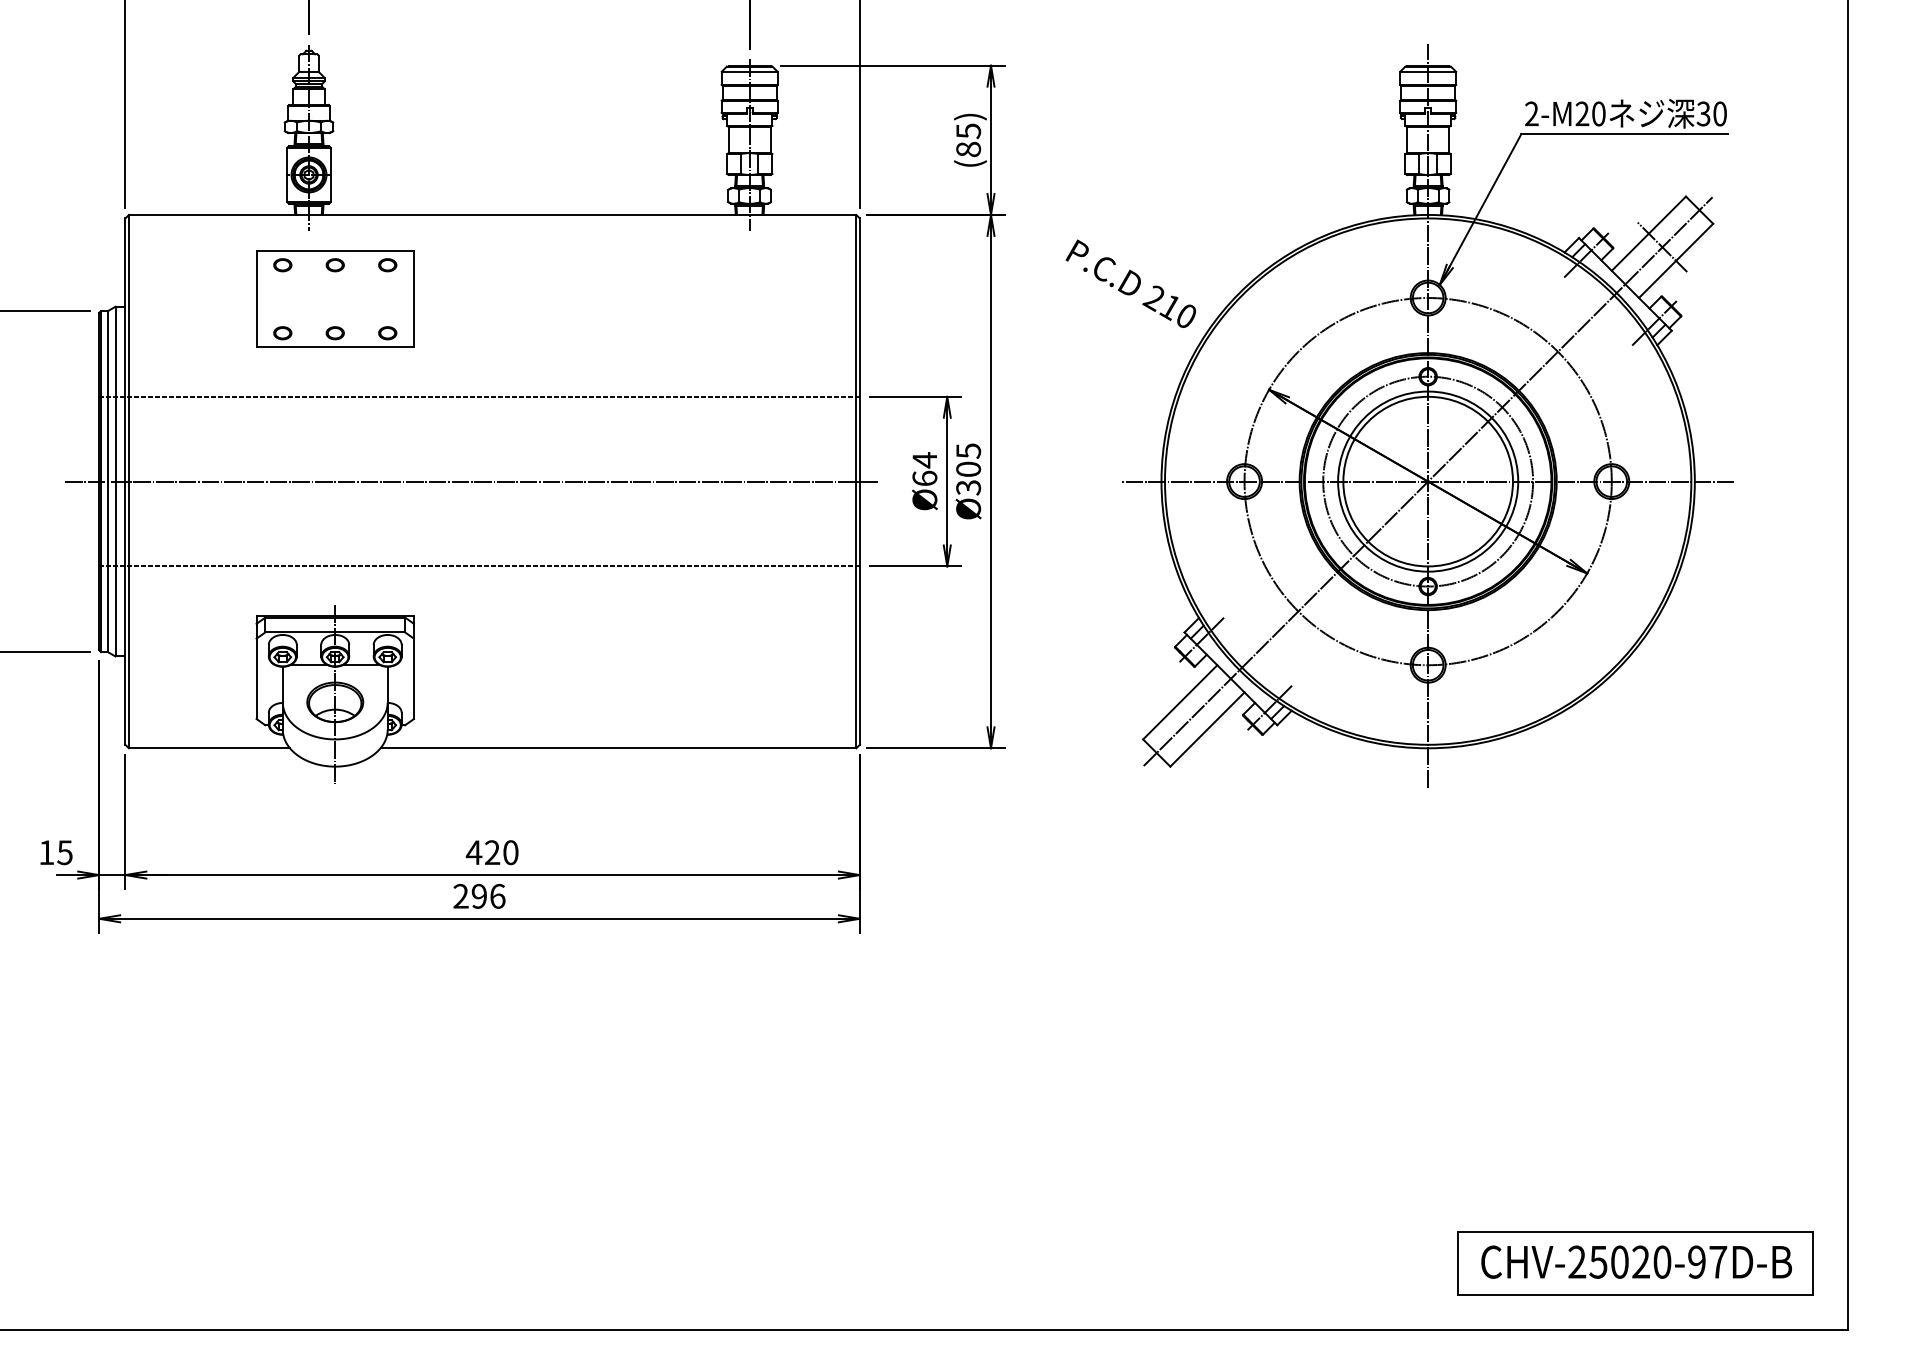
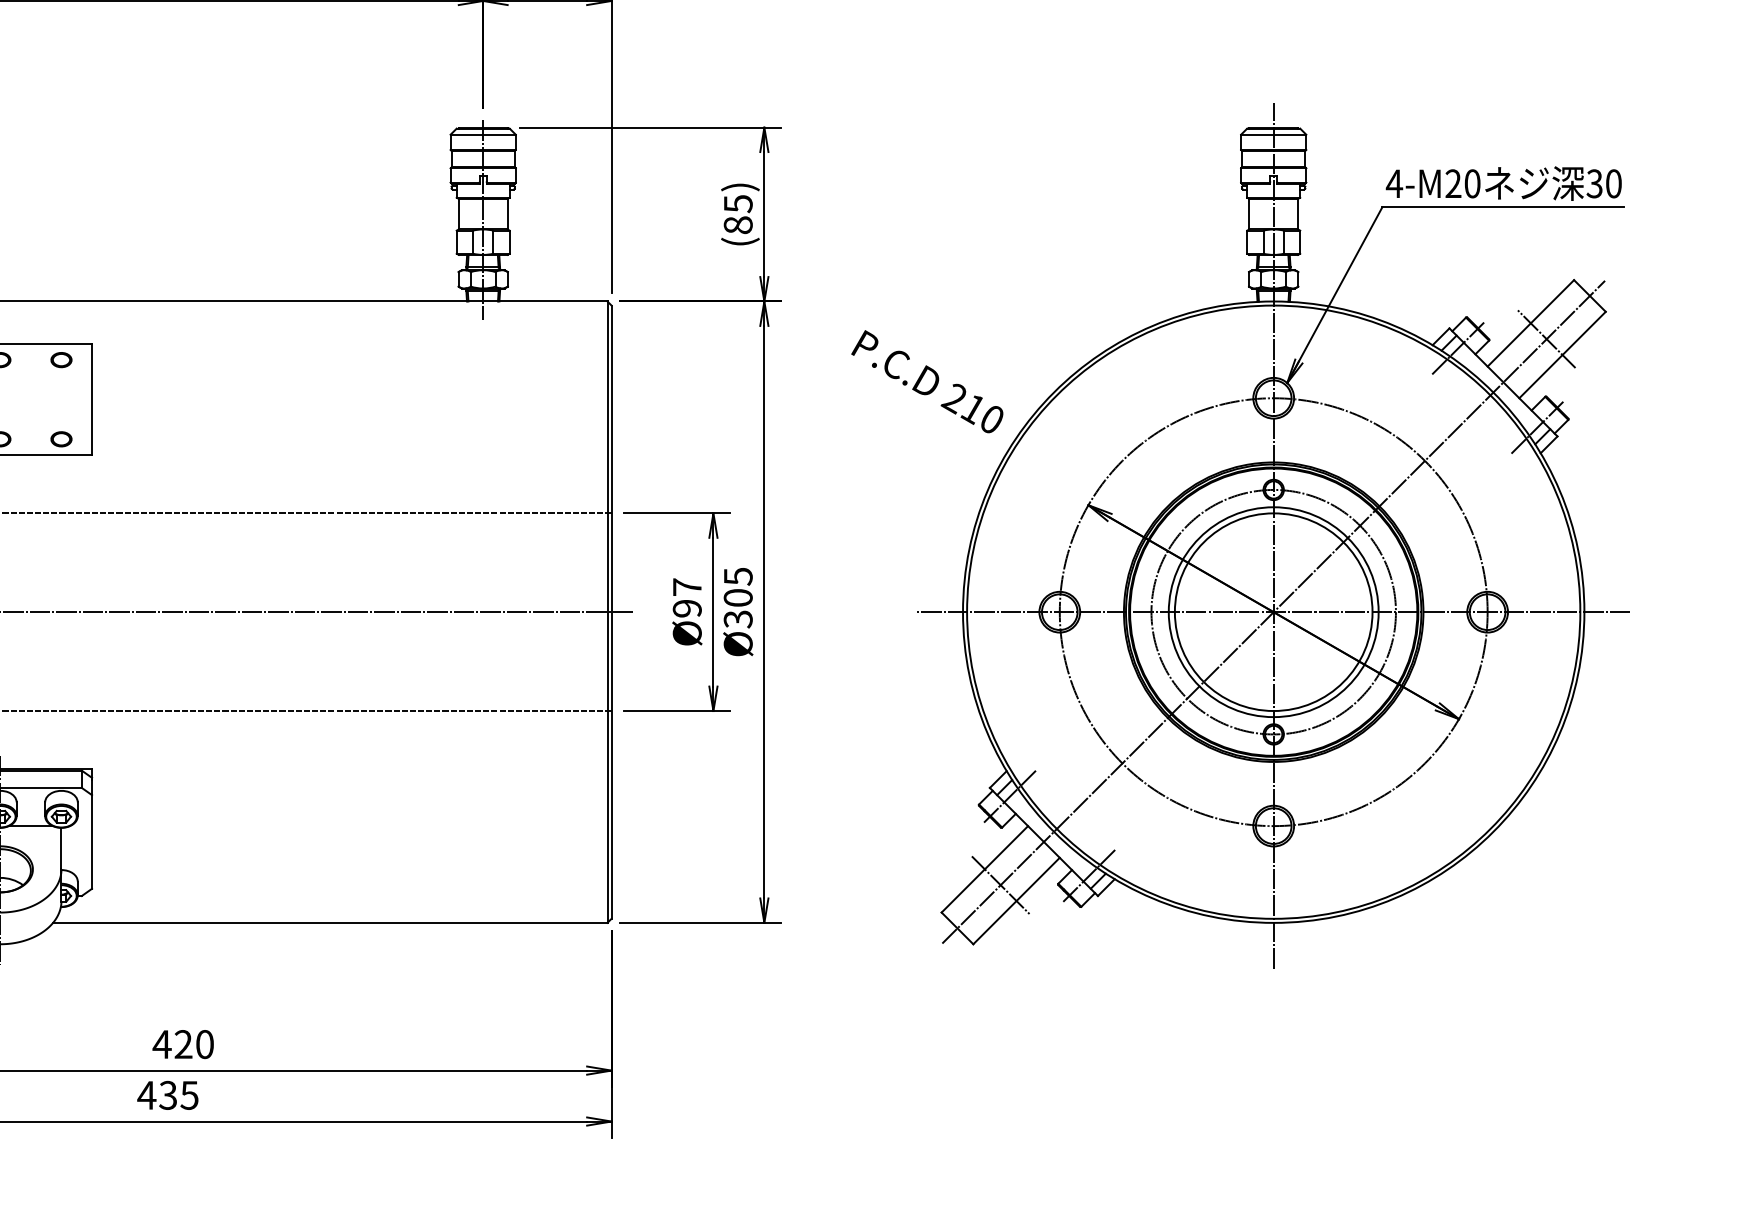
text: (1531, 113) -> (1394, 183), 2-M20 -> 4-M20
text: (924, 469) -> (686, 598), Ø64 -> Ø97
line: (1193, 715) -> (1000, 884), added
text: (478, 895) -> (167, 1094), 296 -> 435

